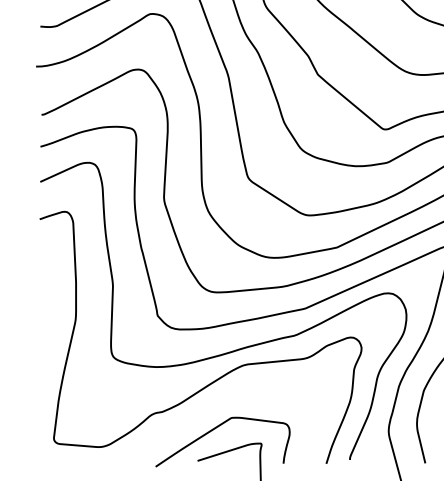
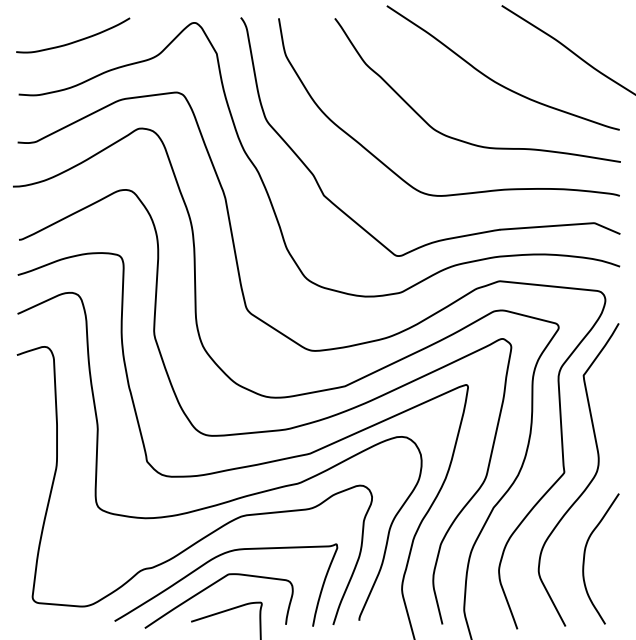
curve: (218, 404) -> (214, 559), added

